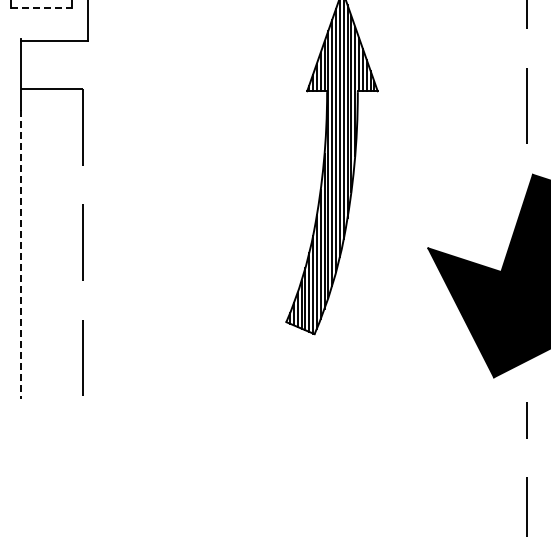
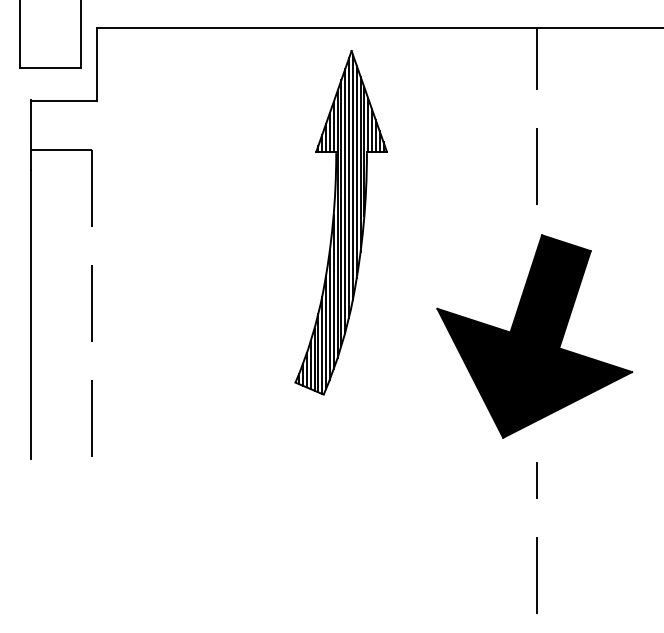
line: (41, 8) -> (50, 68), dashed -> solid
line: (21, 254) -> (30, 314), dashed -> solid

